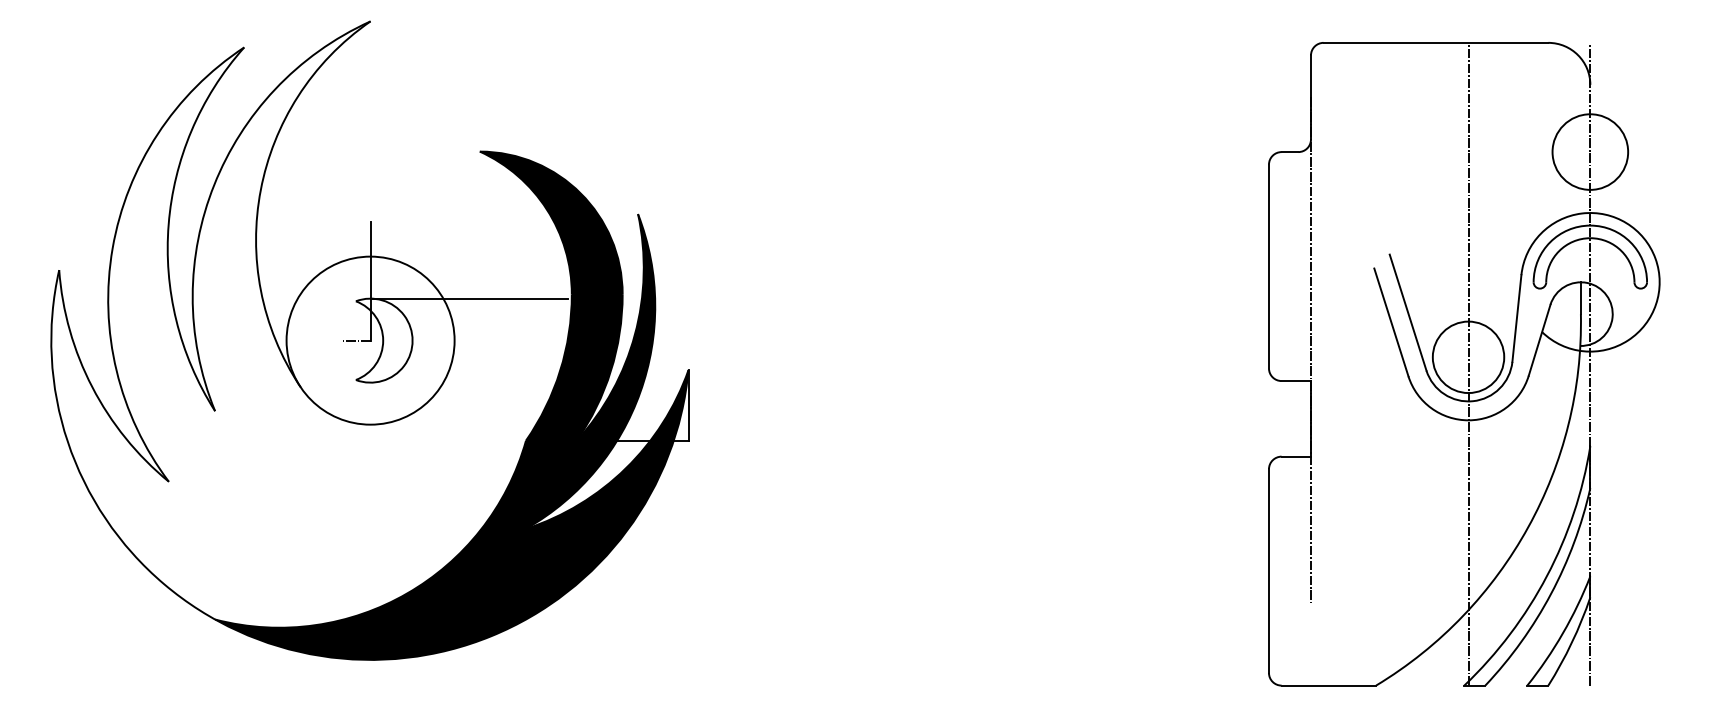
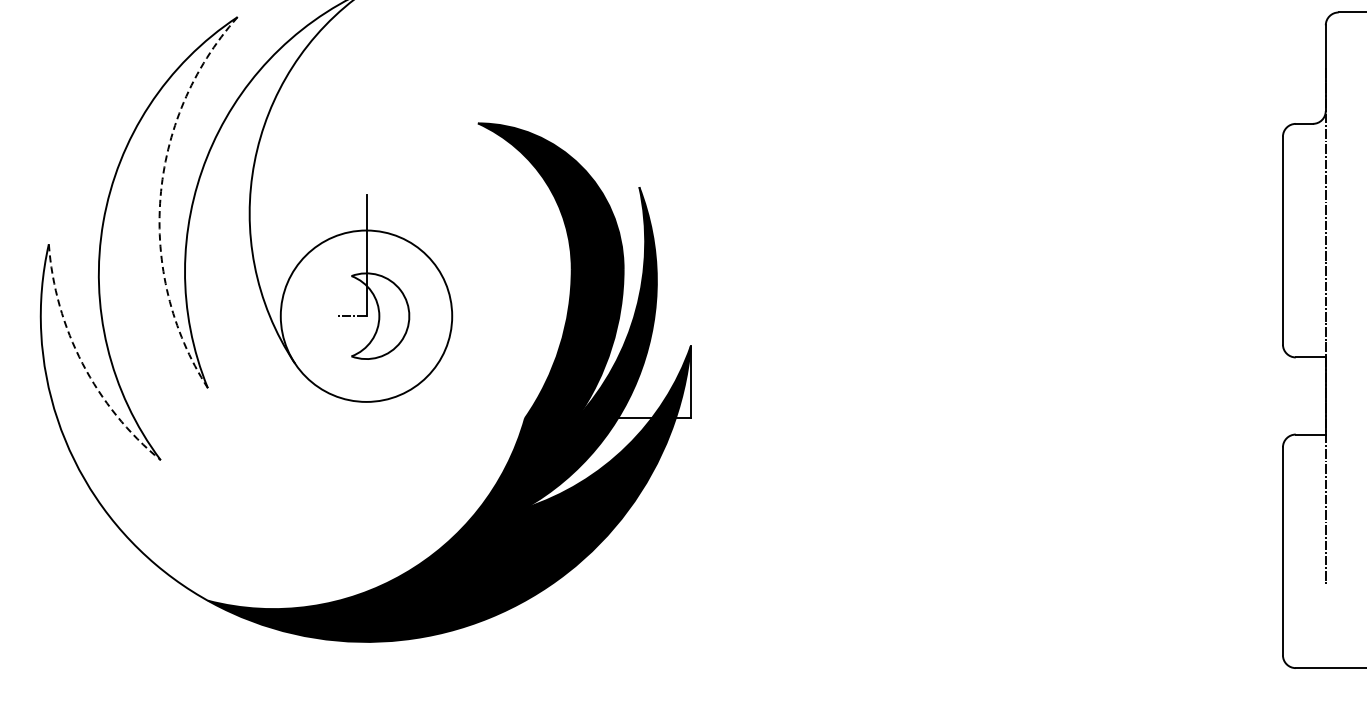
arc: (168, 224) -> (160, 197), solid -> dashed
line: (469, 298) -> (467, 273), removed
arc: (92, 387) -> (82, 364), solid -> dashed

